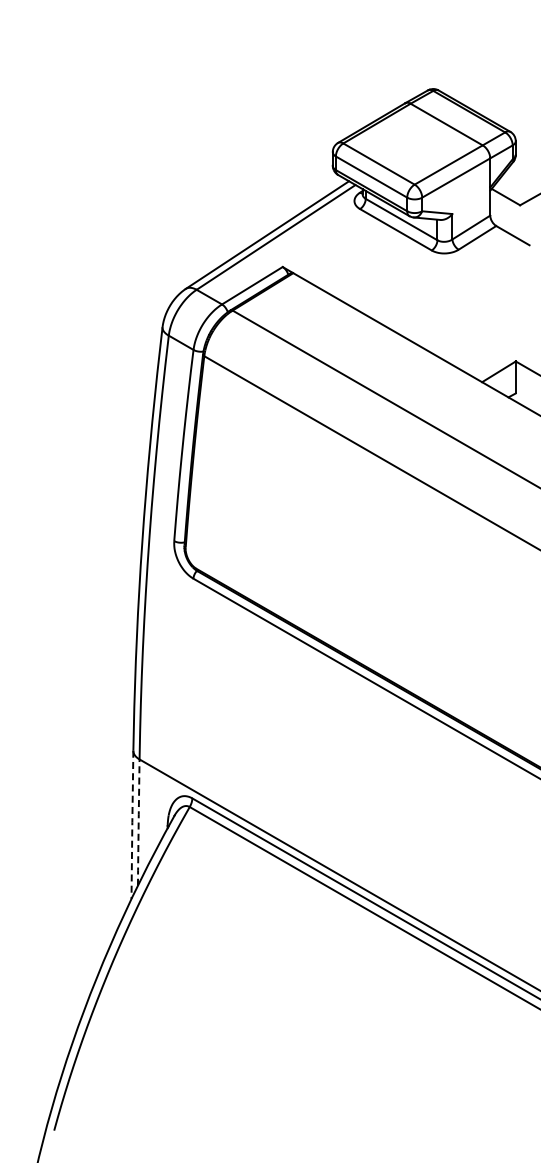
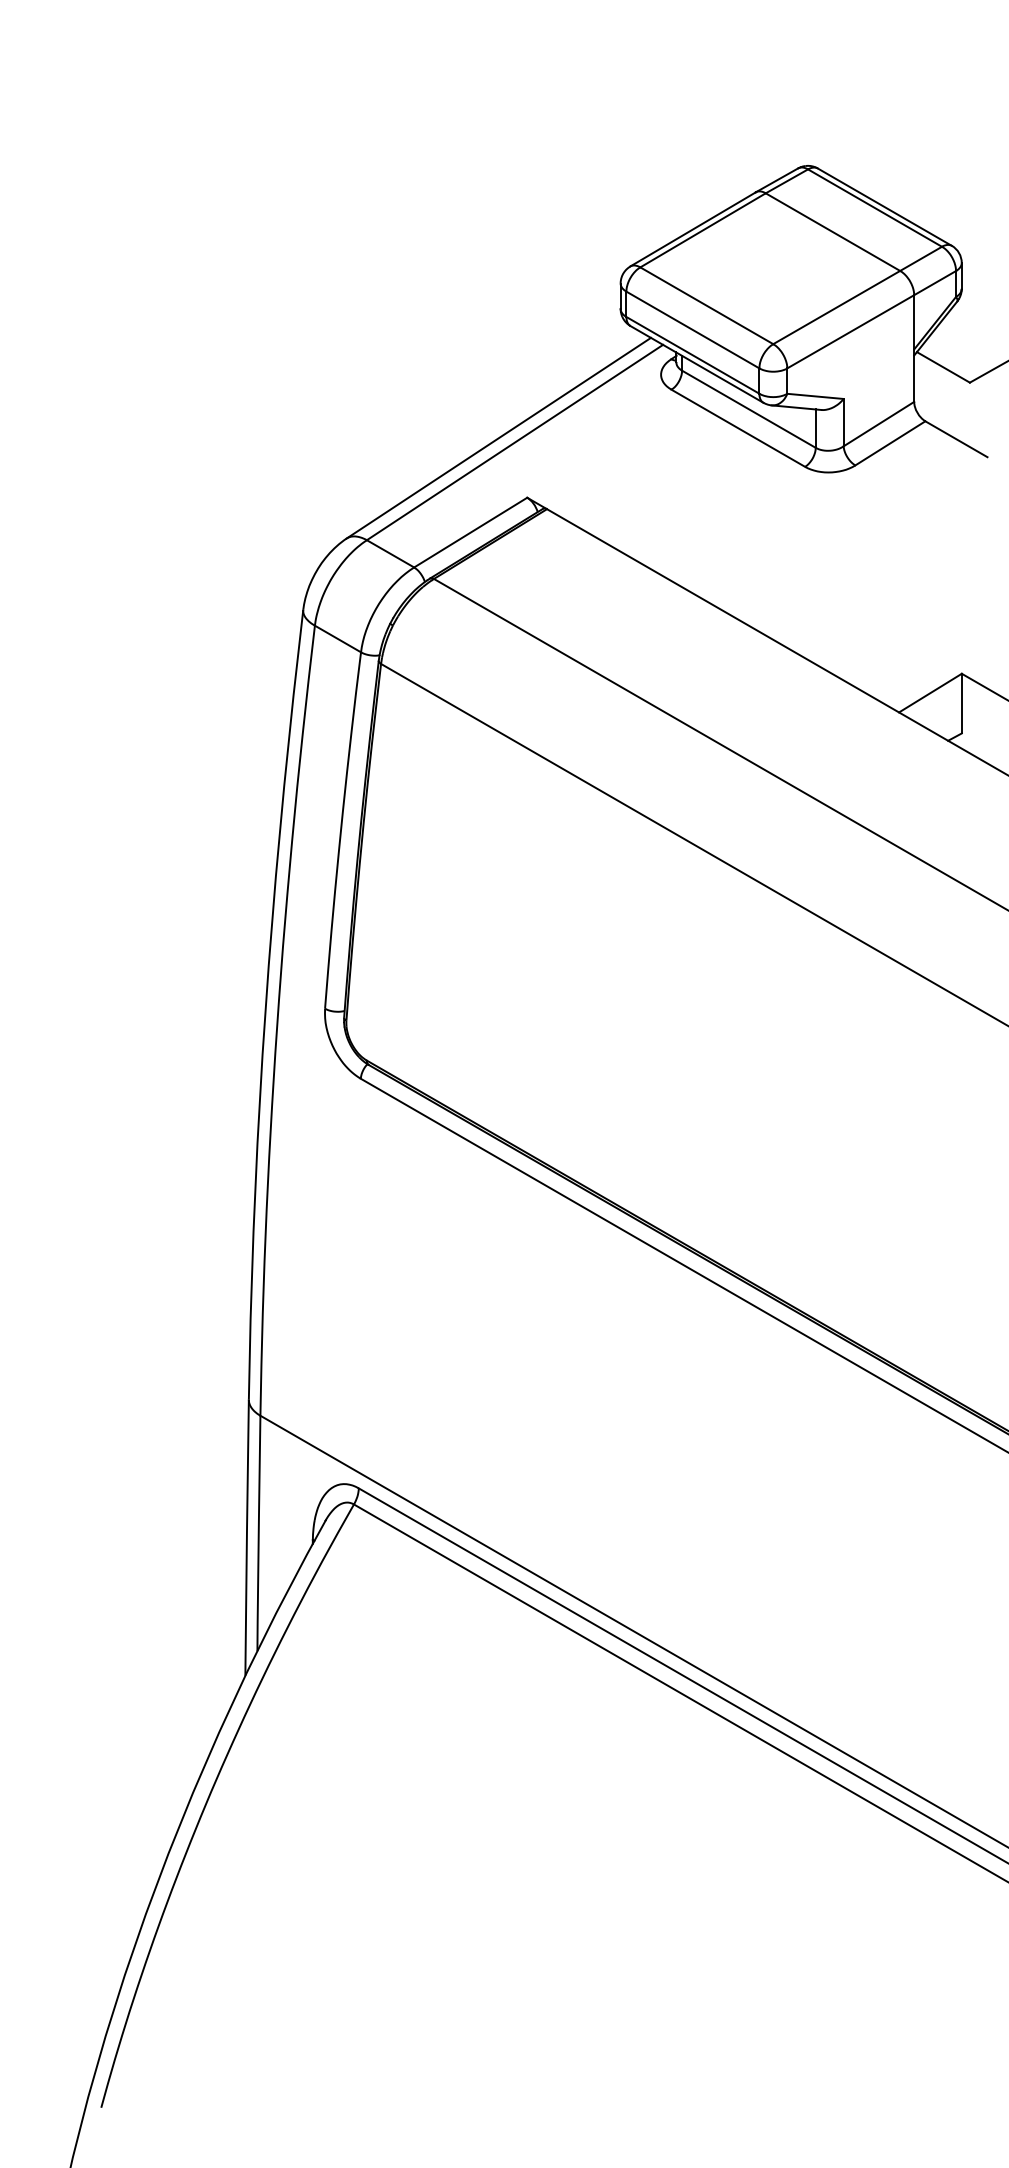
line: (138, 822) -> (258, 1533), dashed -> solid
line: (132, 824) -> (247, 1537), dashed -> solid

